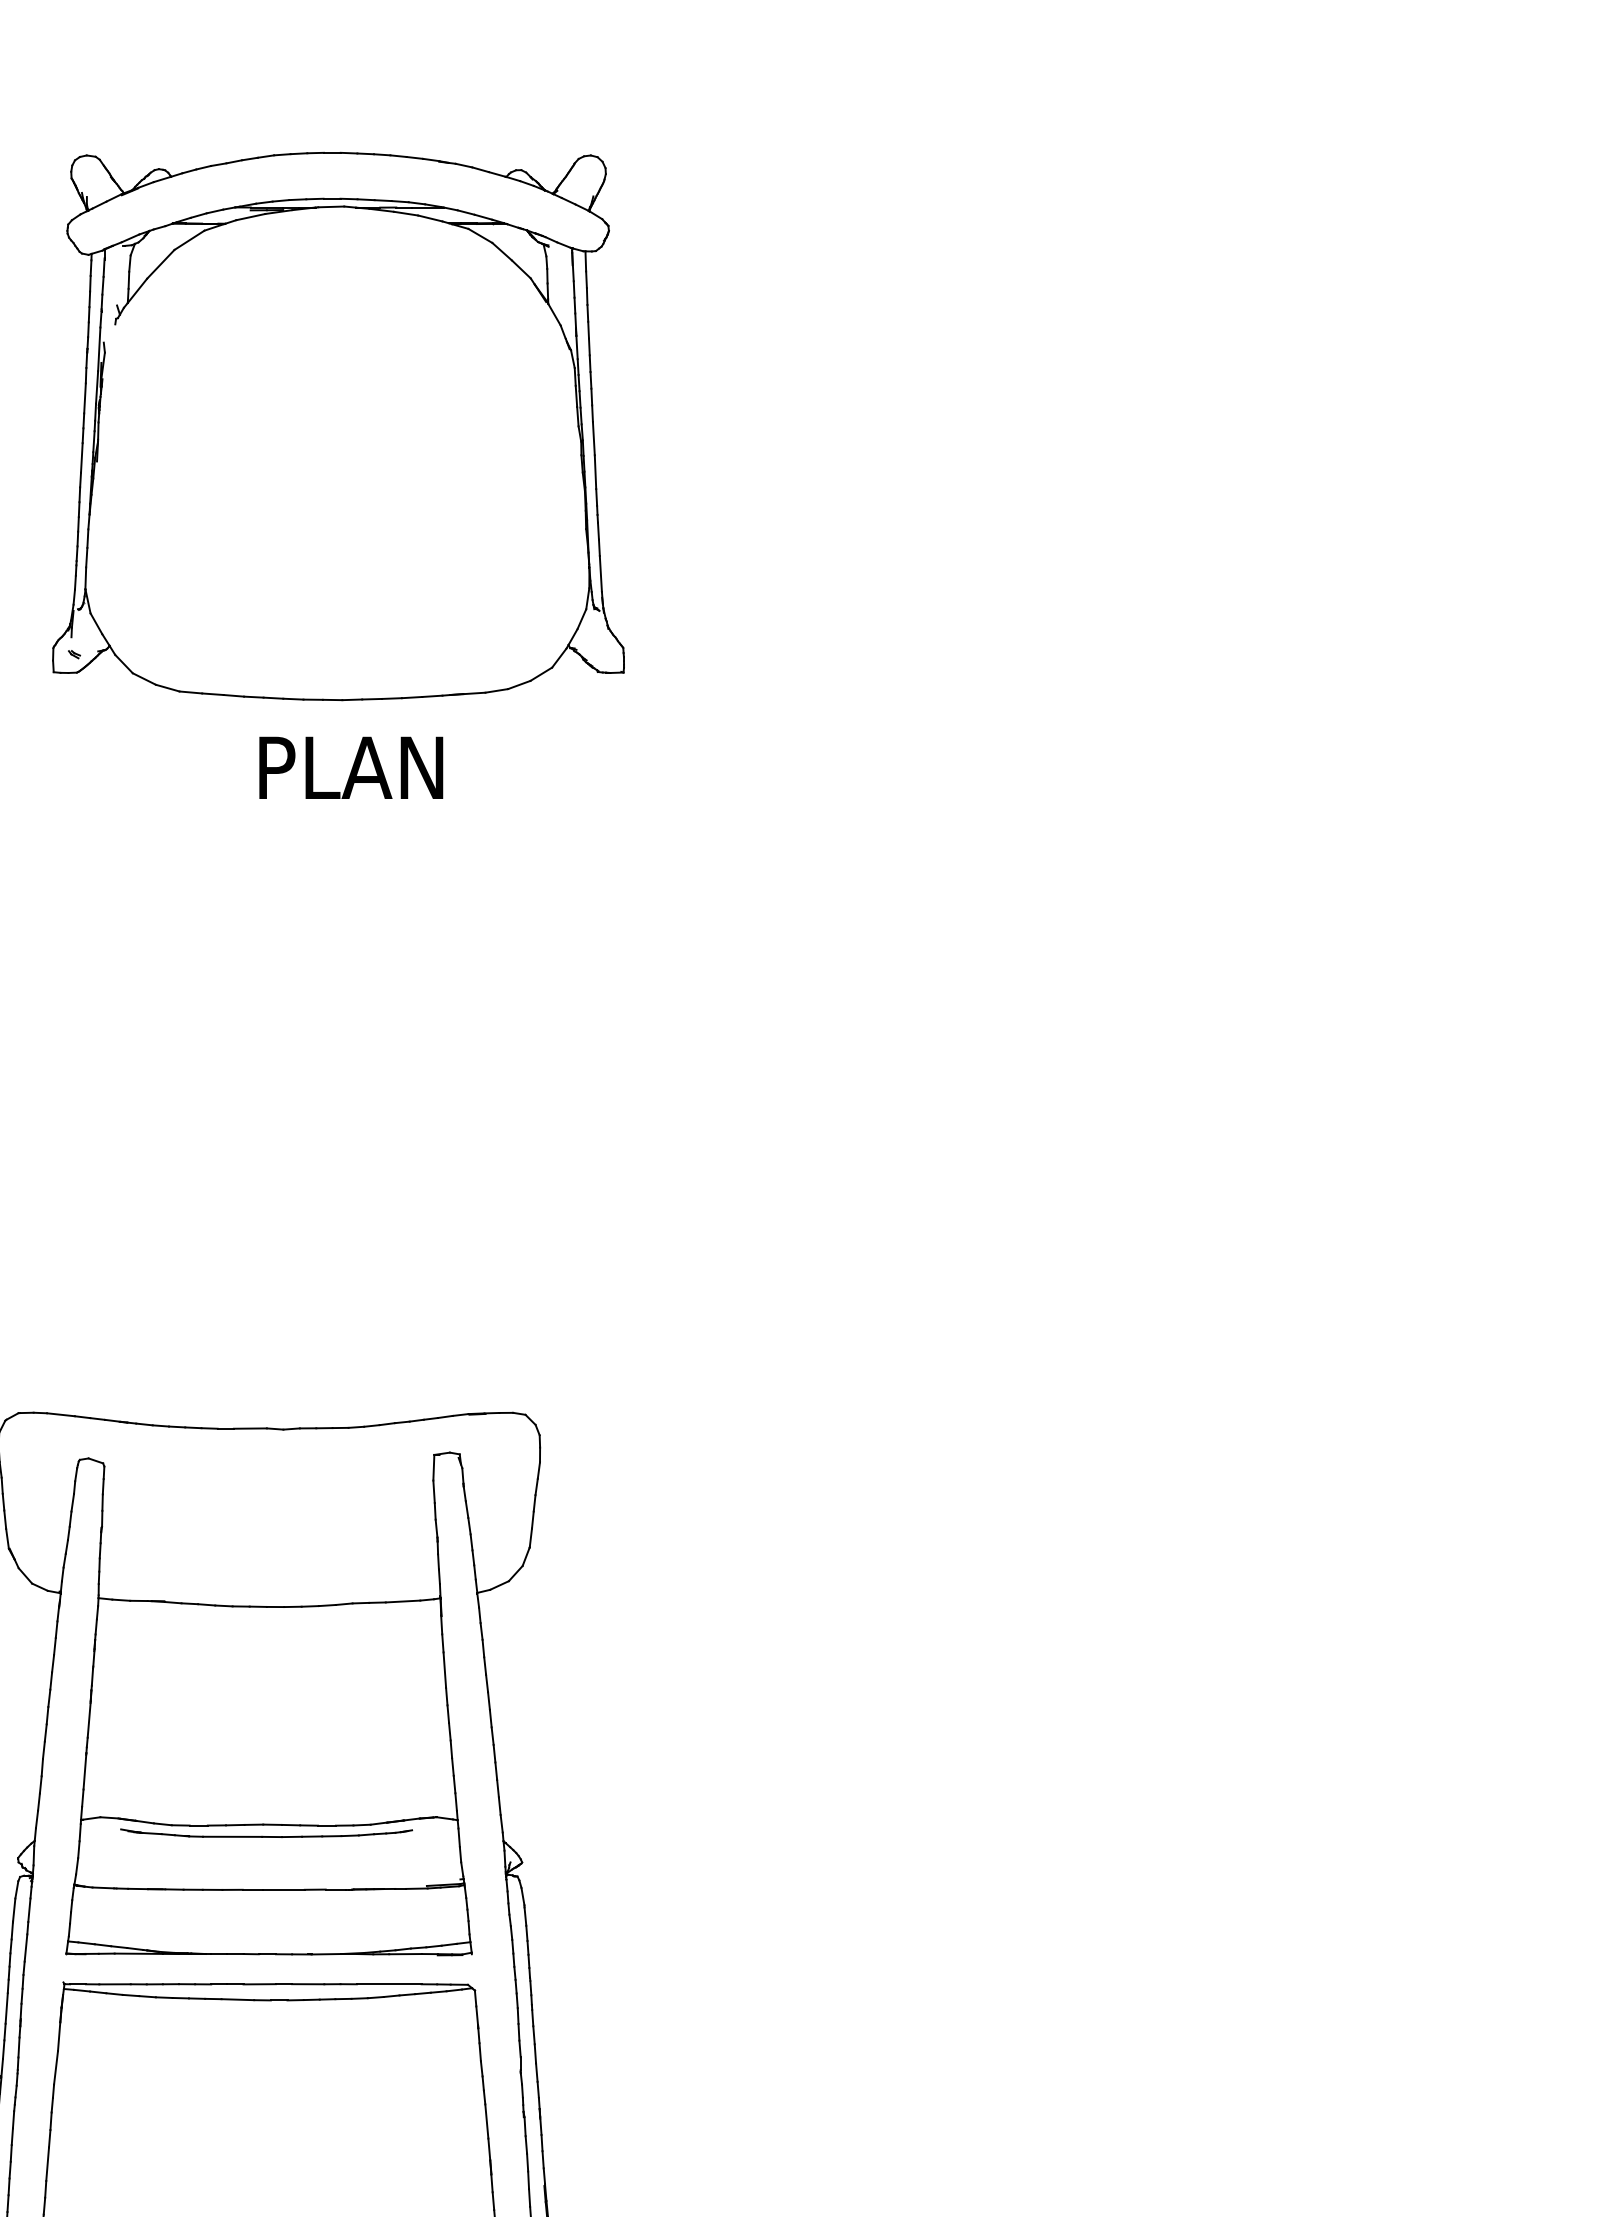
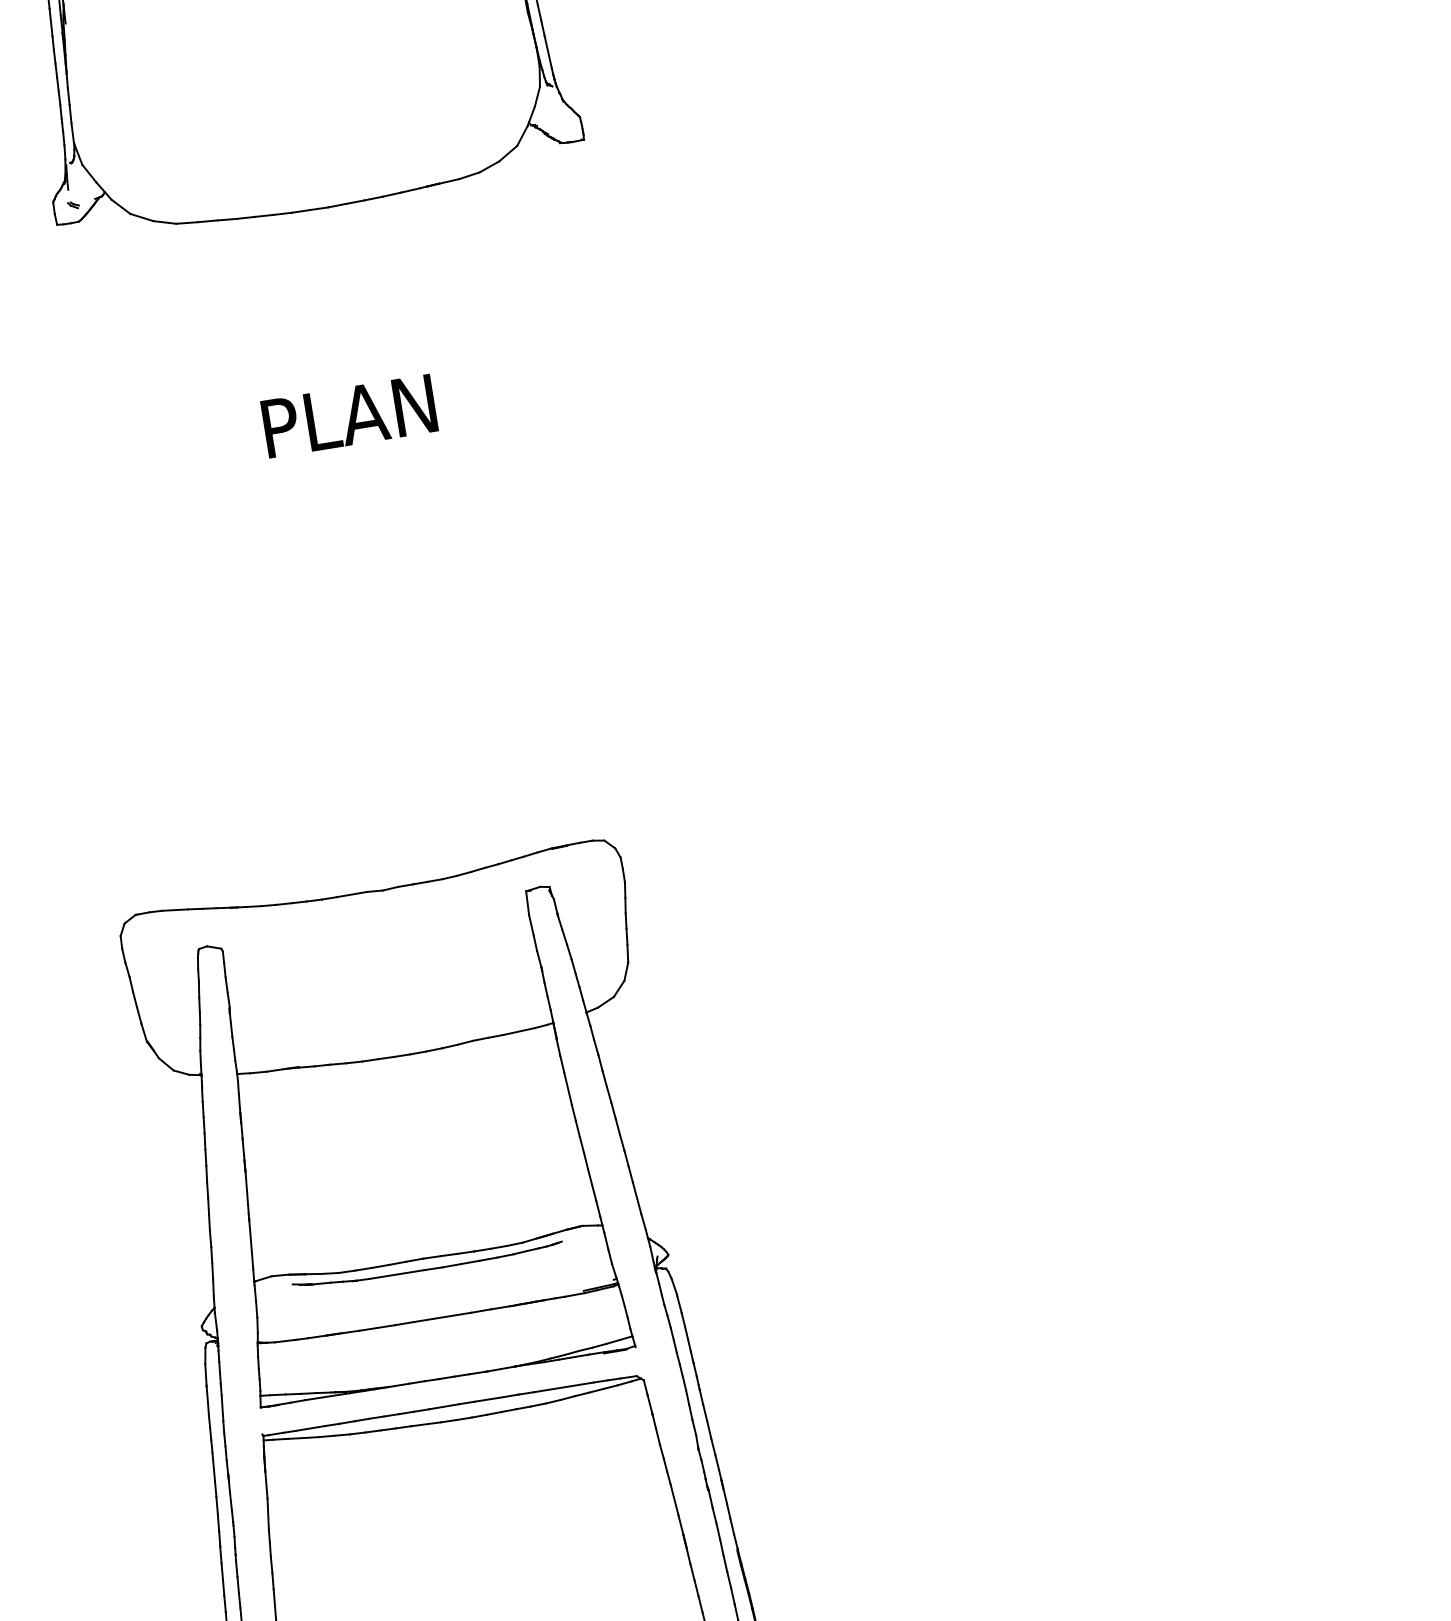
text: (351, 767) -> (349, 415), moved

